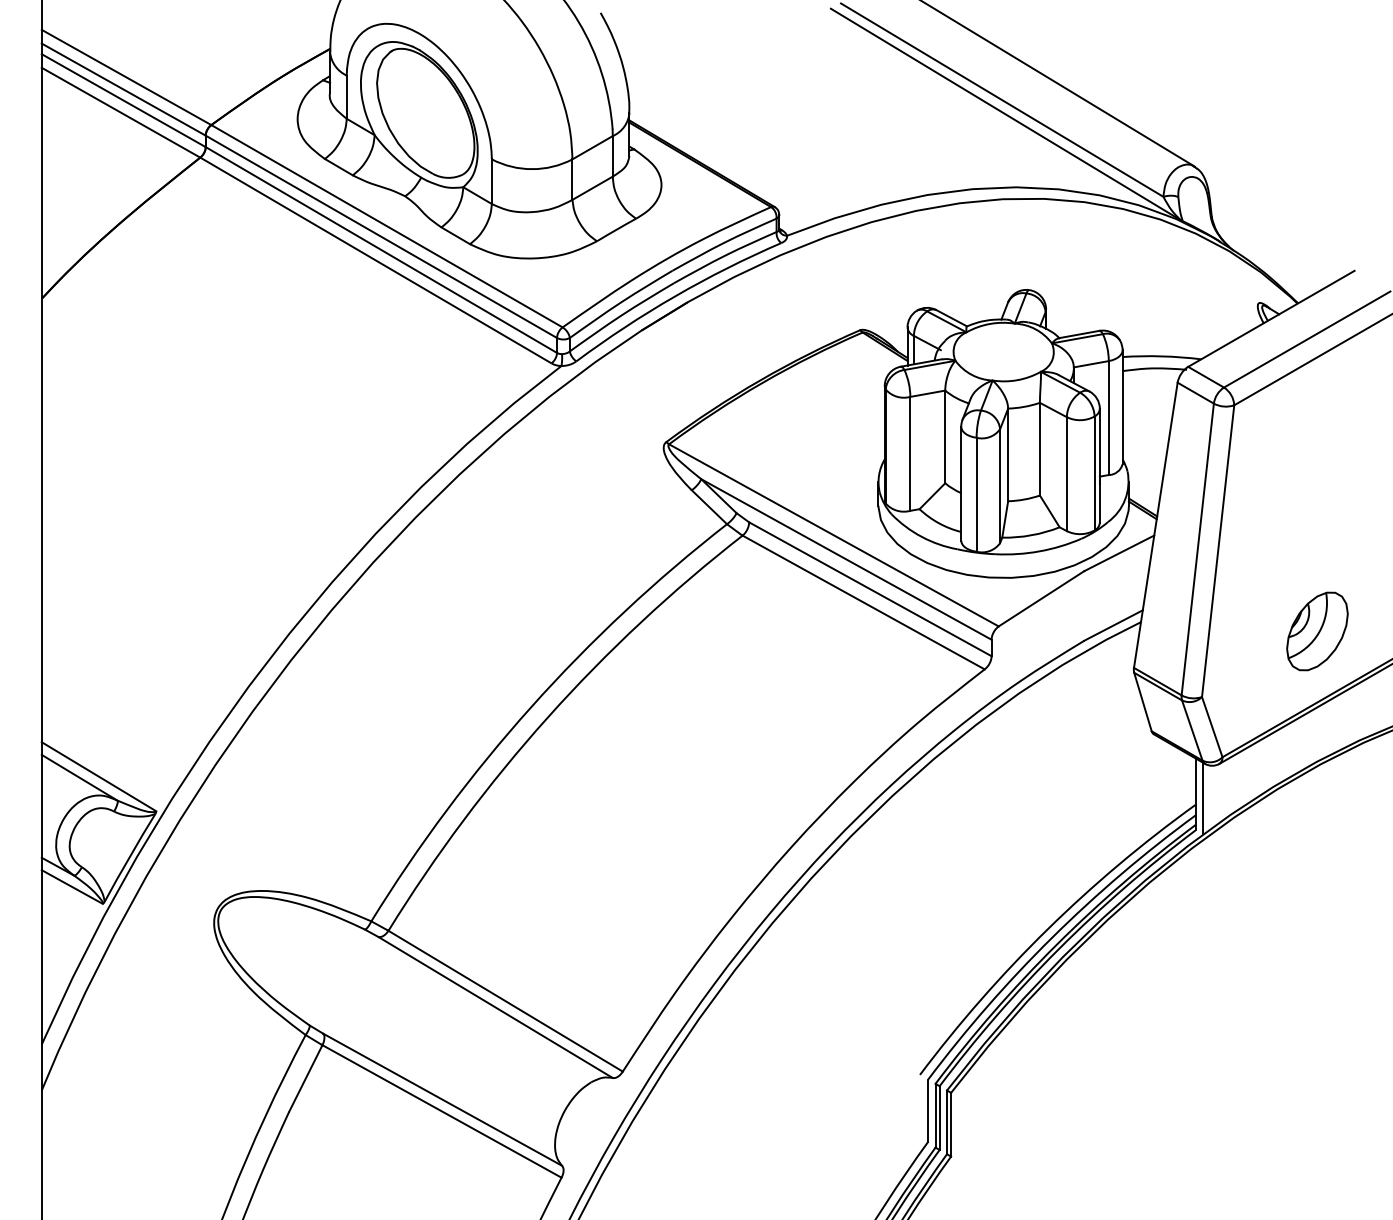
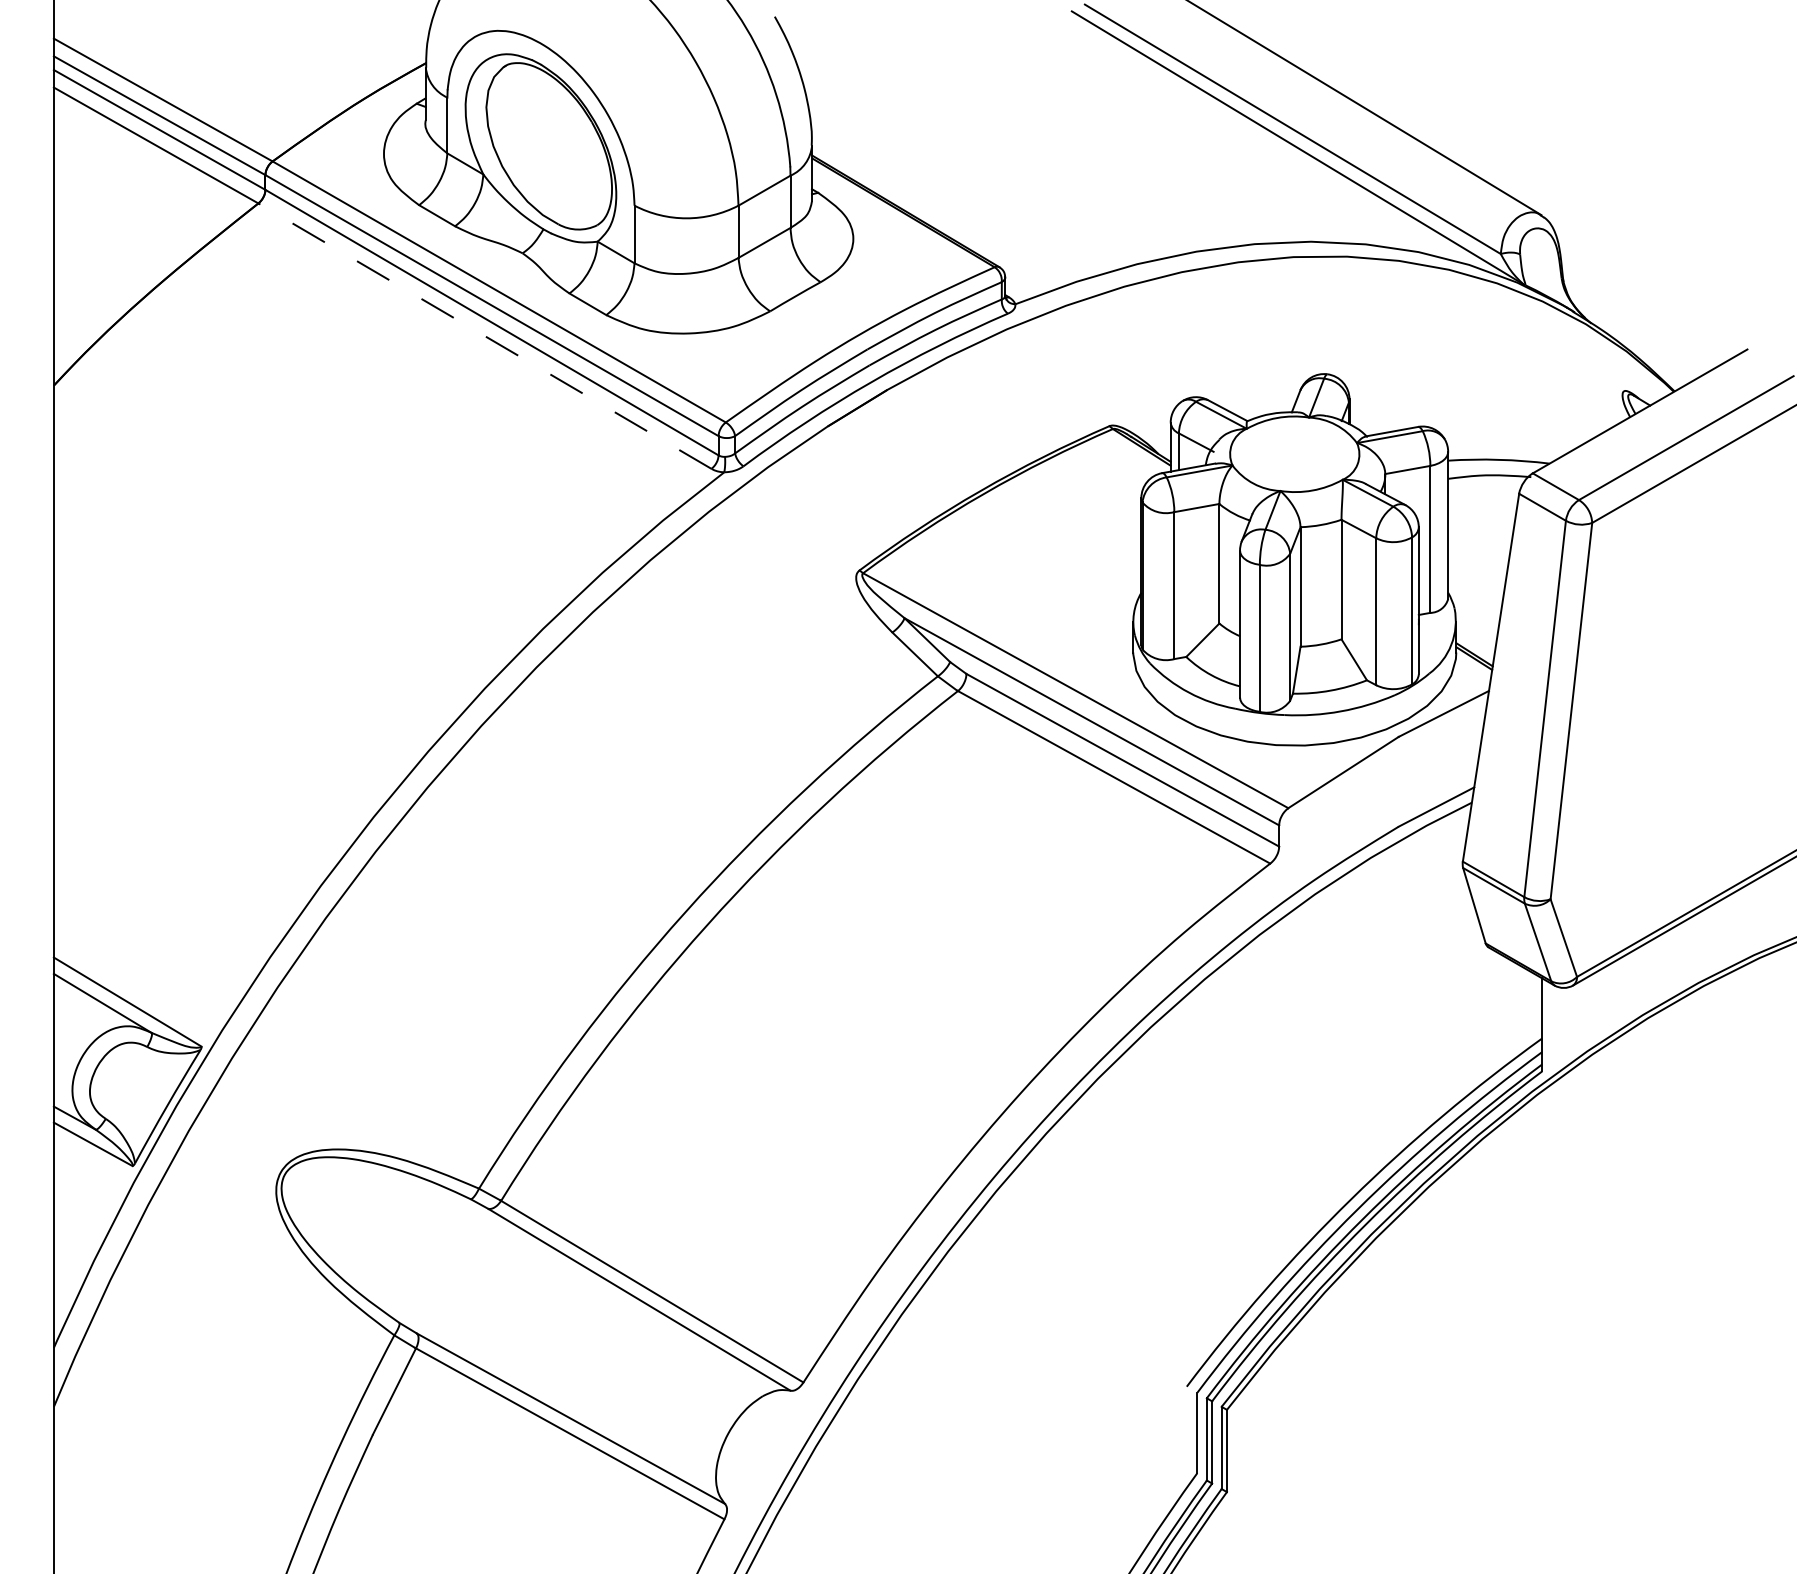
line: (375, 260) -> (484, 336), solid -> dashed
part: (1317, 631) -> (1699, 814), removed
line: (1202, 797) -> (1551, 1029), removed

